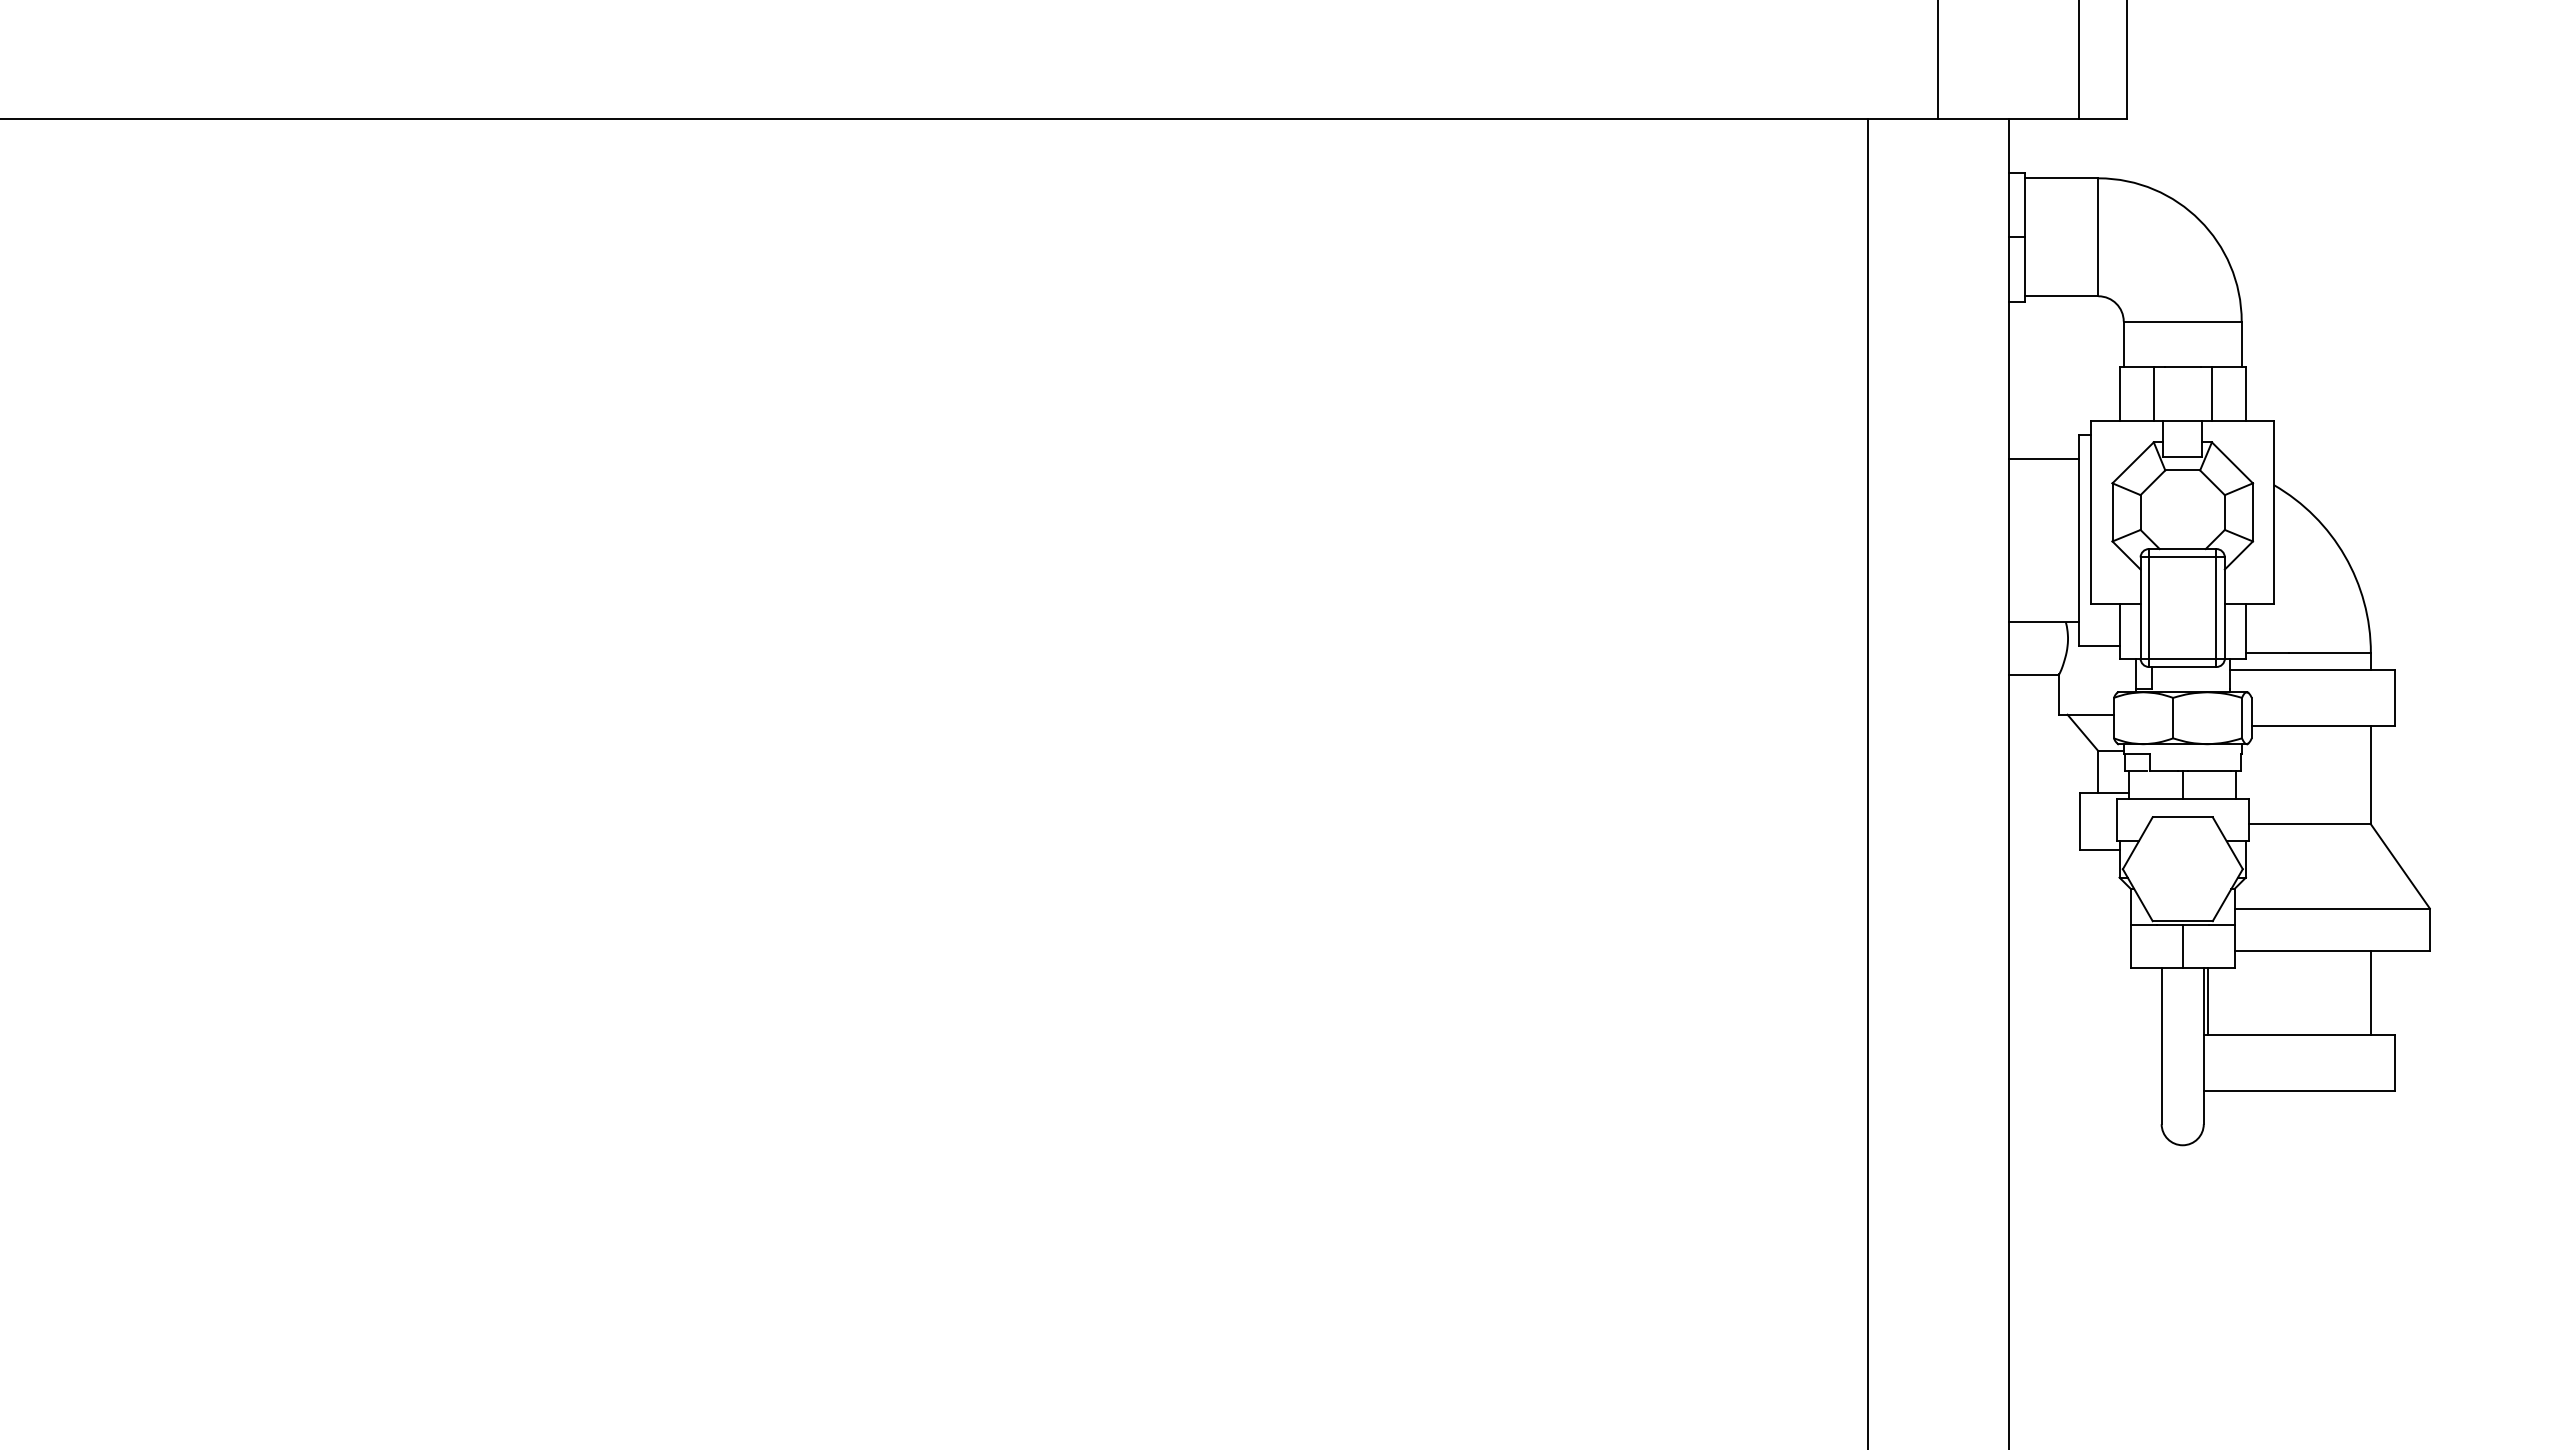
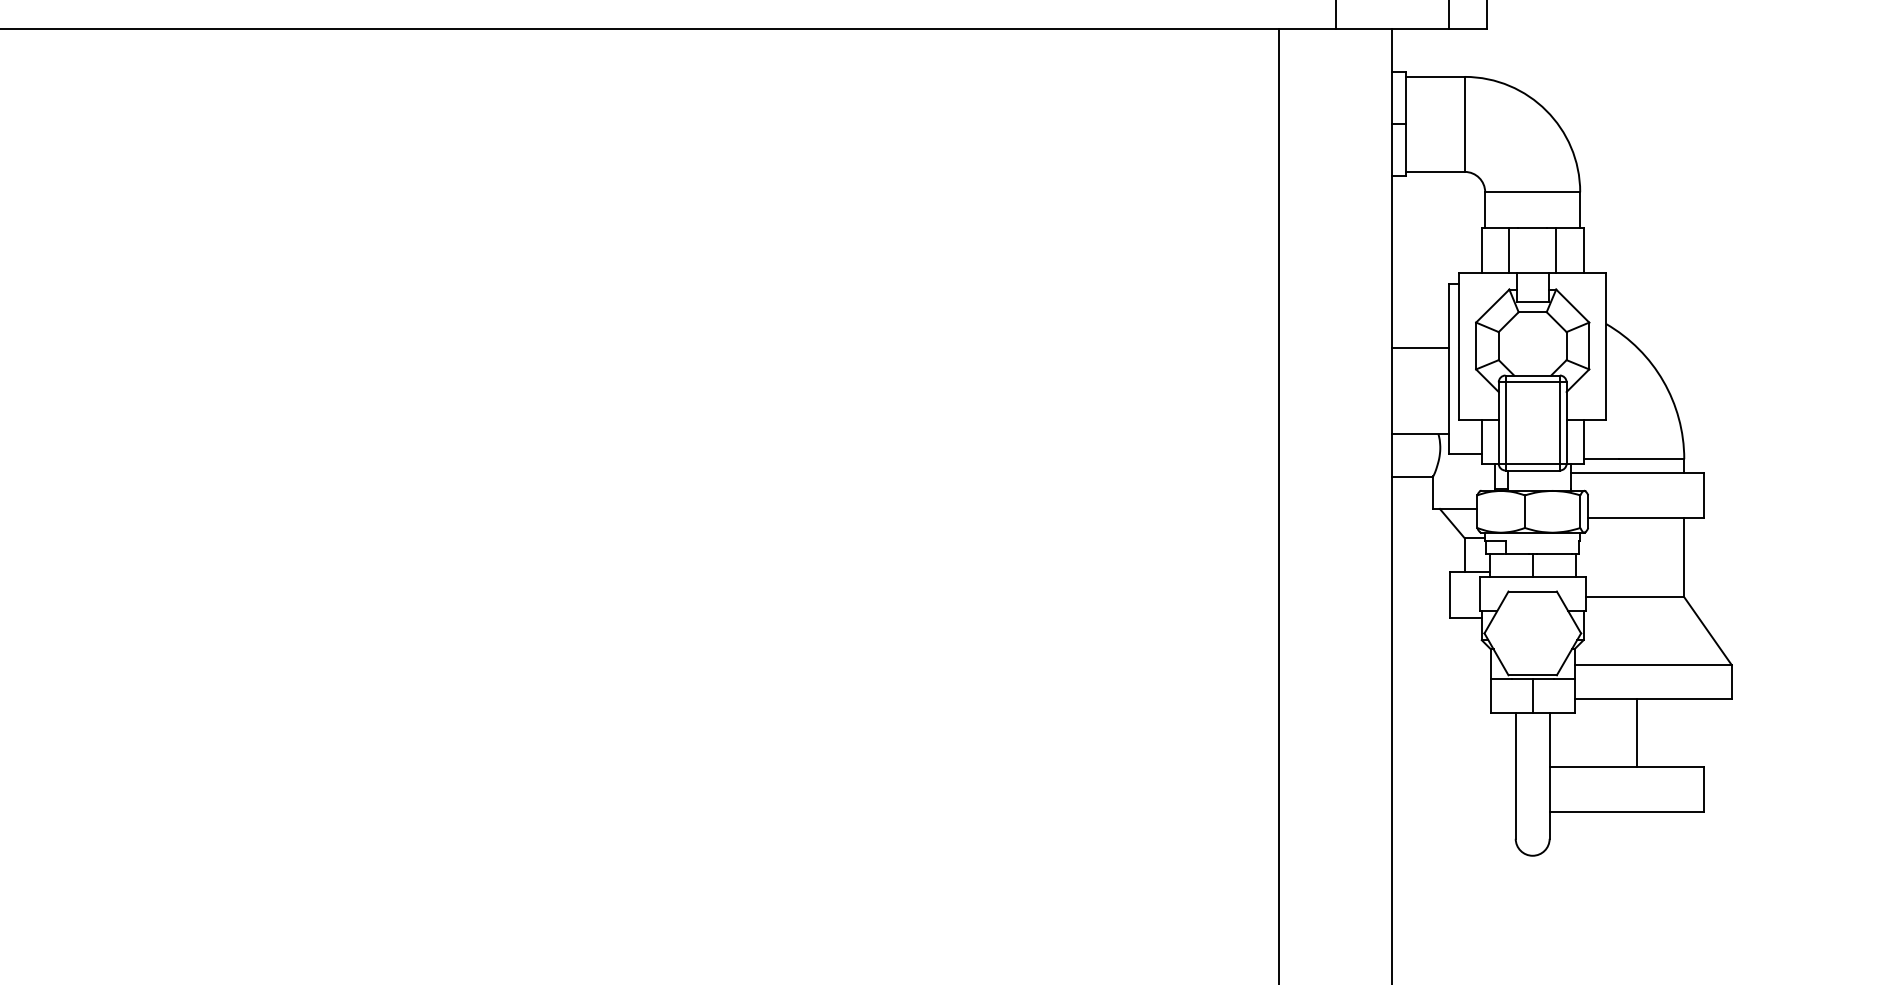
line: (2043, 459) -> (1420, 348), moved
line: (2370, 992) -> (1636, 732), moved
line: (2208, 1000) -> (1553, 739), removed

